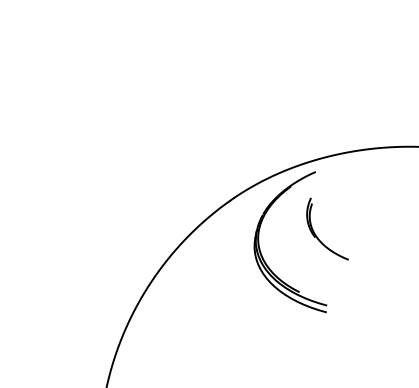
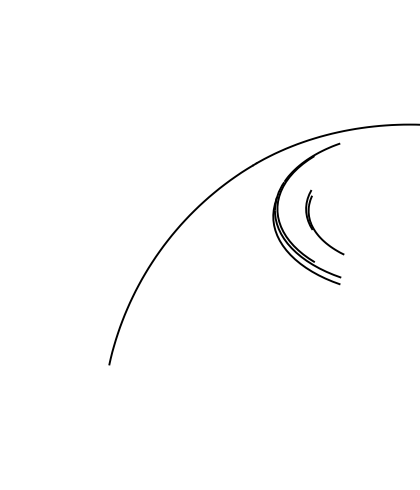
part: (318, 236) -> (315, 229), moved

